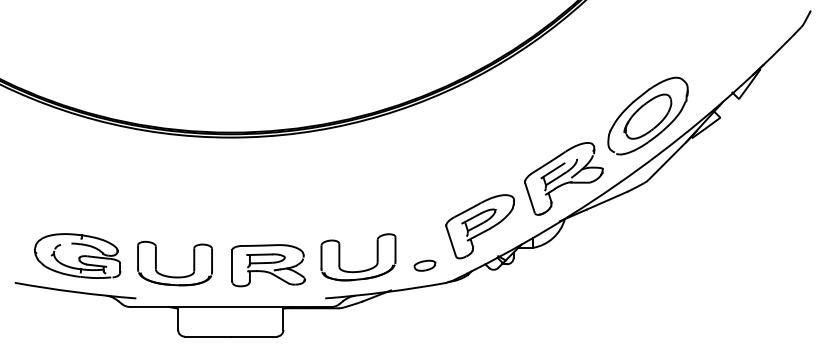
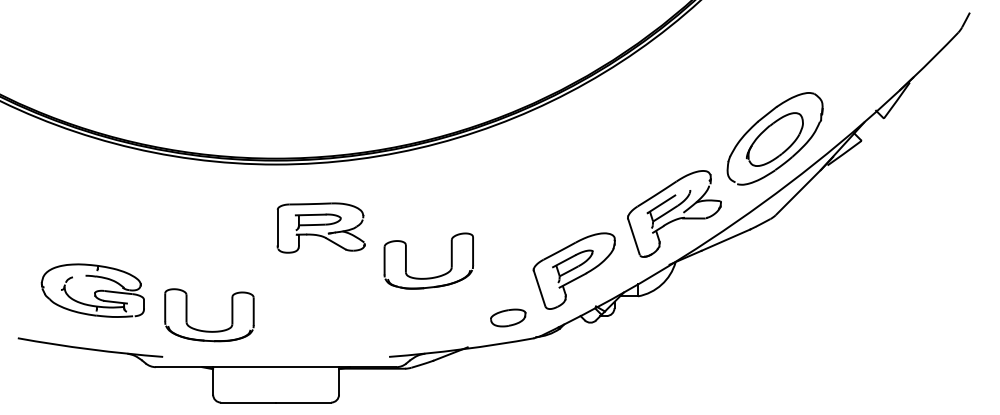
part: (77, 255) -> (92, 290), moved
part: (268, 265) -> (321, 227), moved
part: (424, 265) -> (507, 317), size x1.4
part: (359, 270) -> (430, 276), moved

